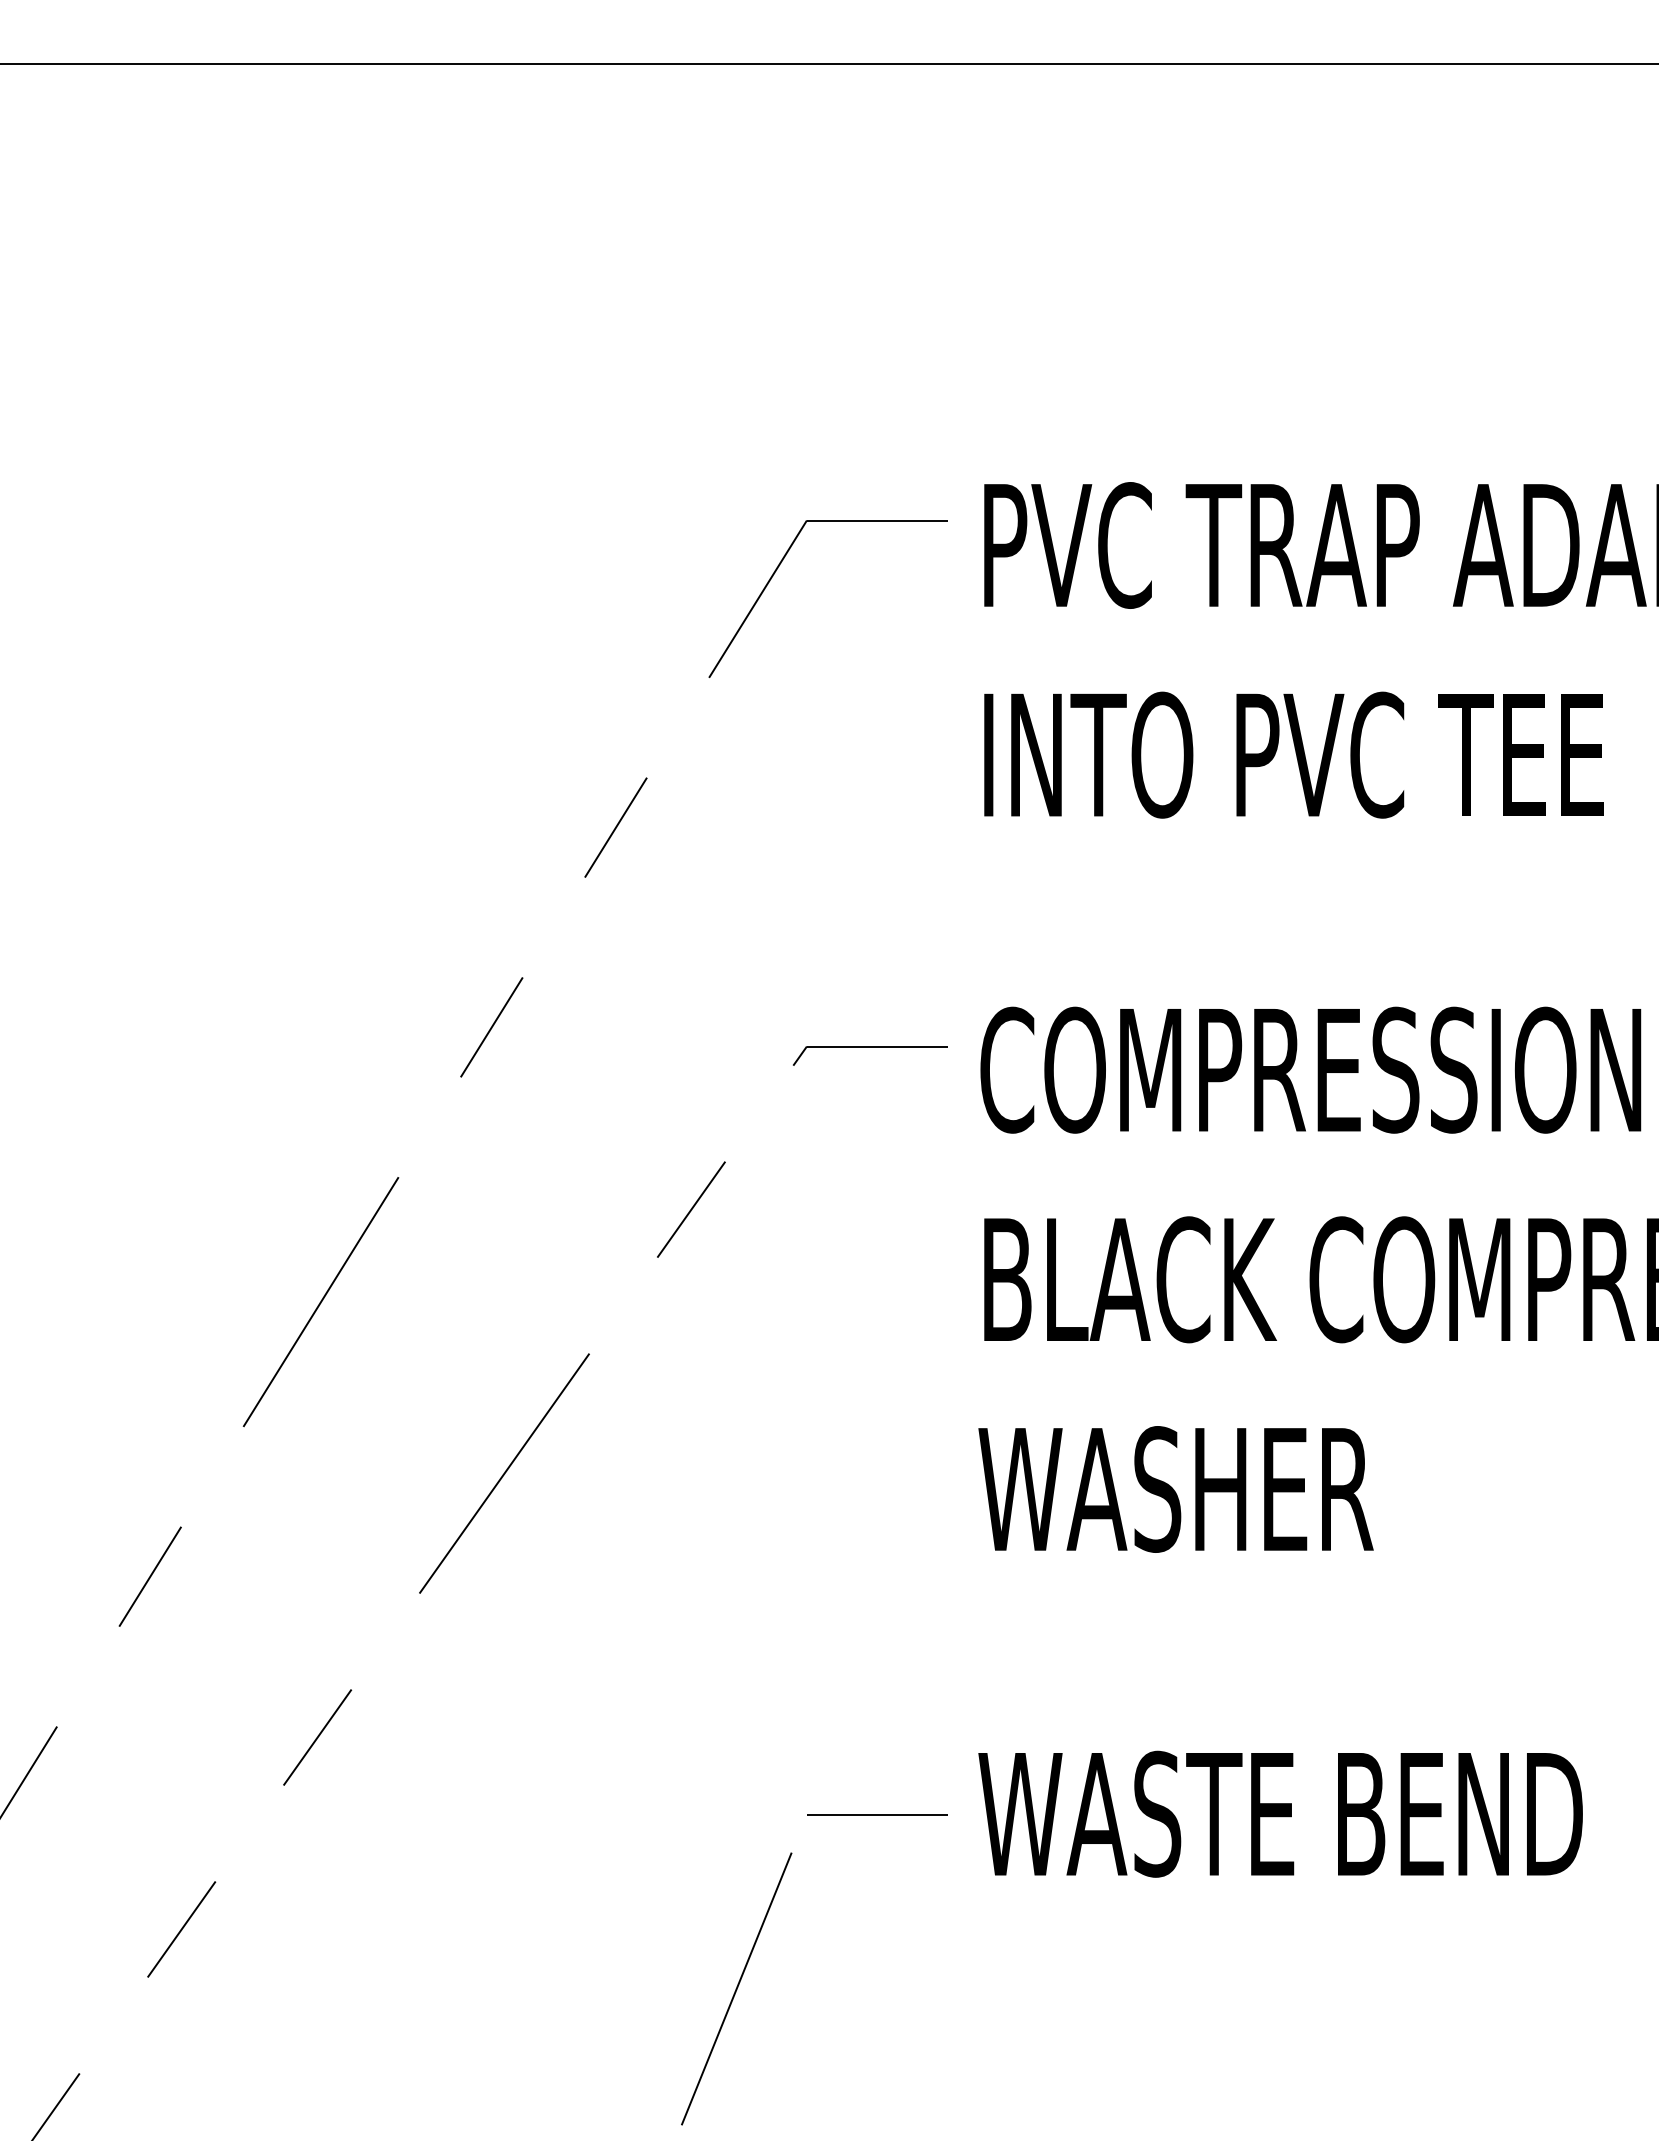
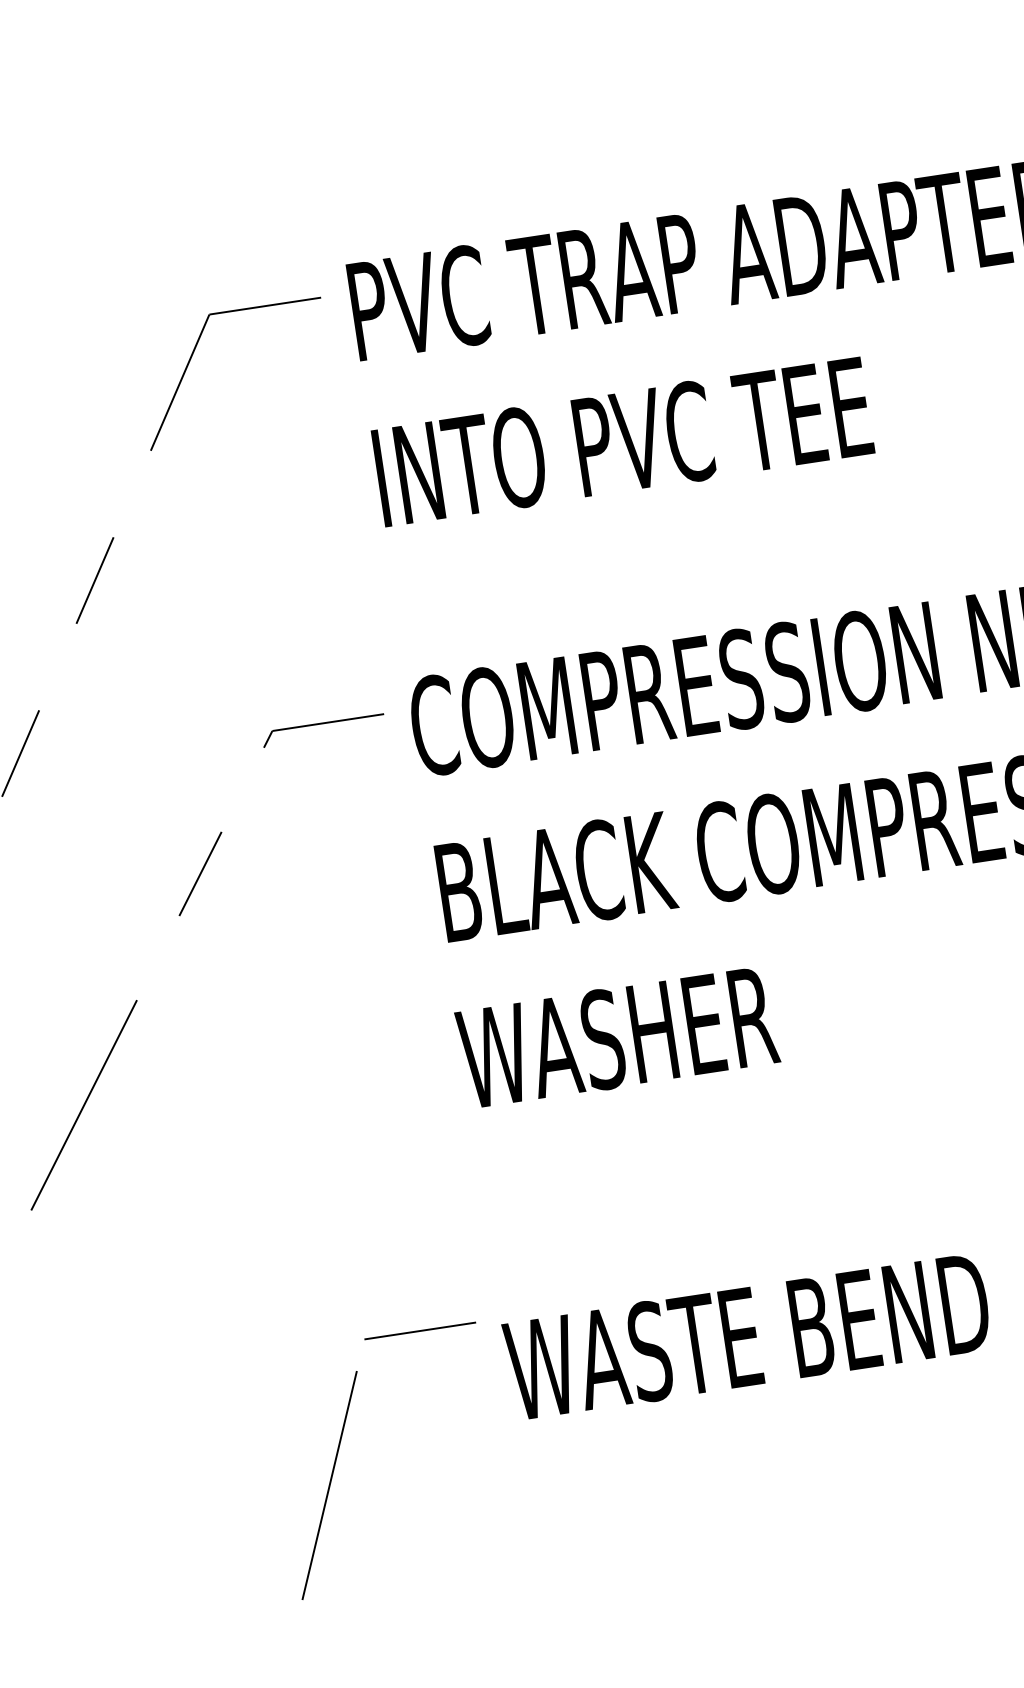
text: (1280, 1813) -> (747, 1336), moved

